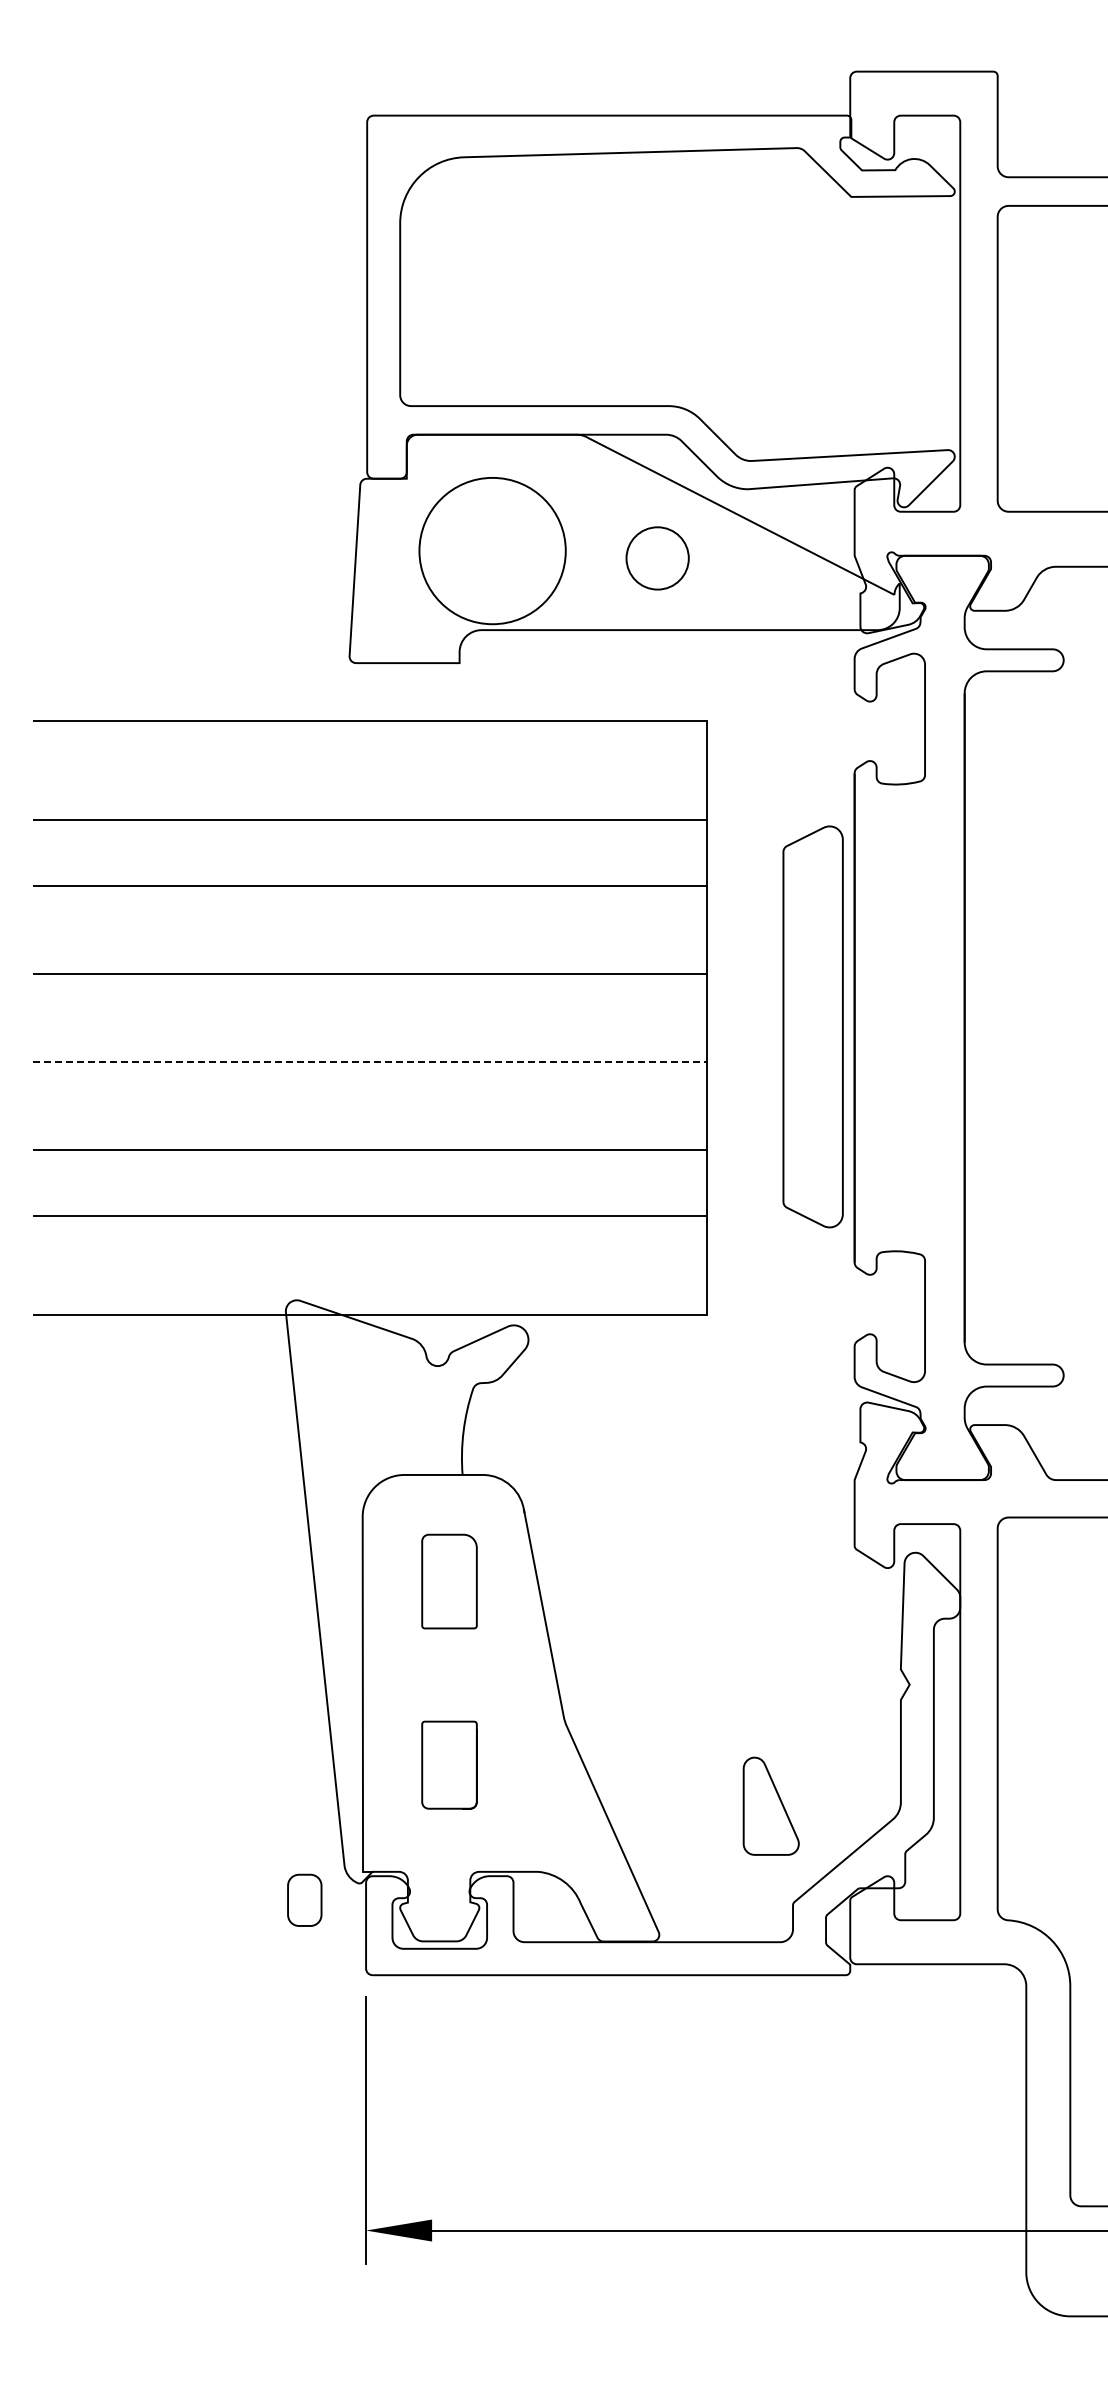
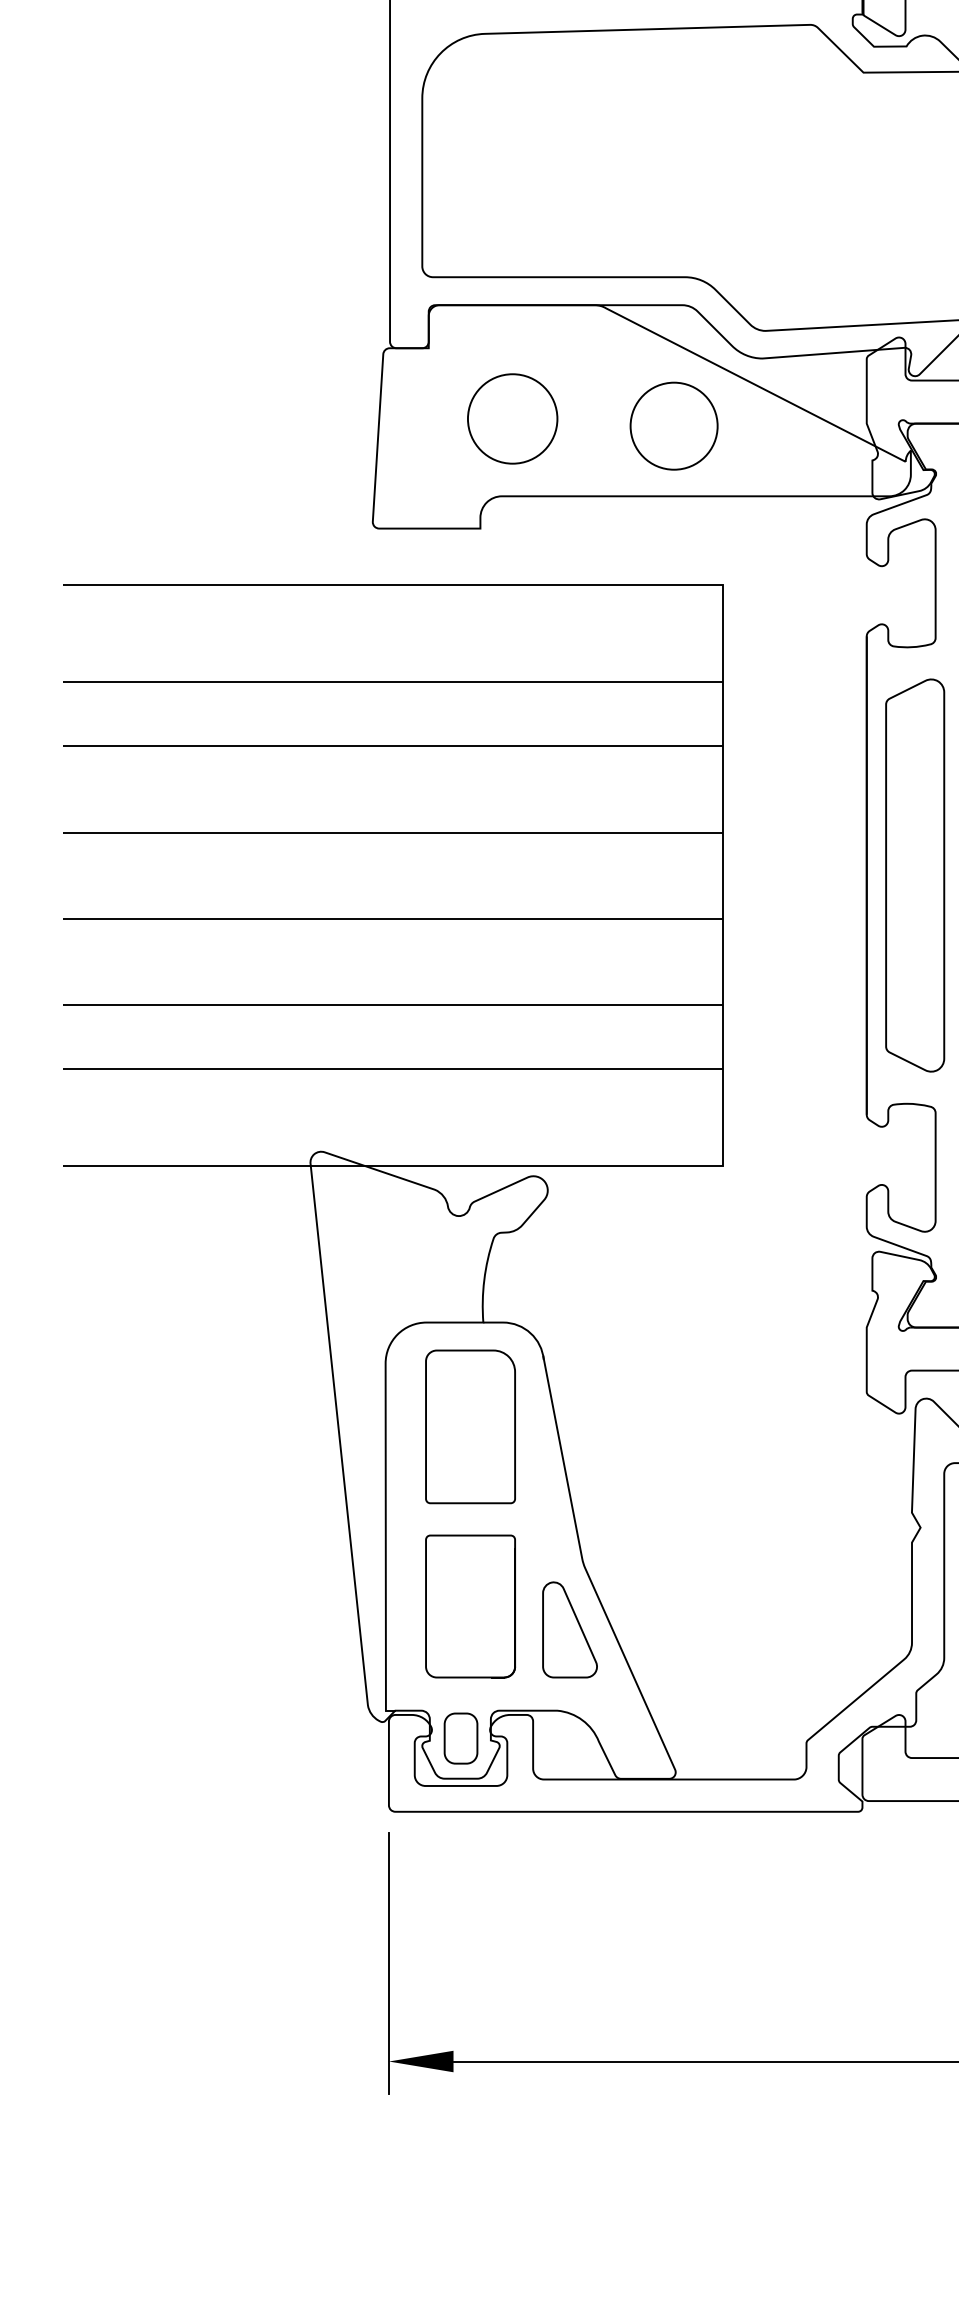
circle: (492, 550) -> (512, 418), size x0.62
circle: (657, 557) -> (673, 425), size x1.43
part: (812, 1026) -> (914, 875), moved
line: (370, 1061) -> (393, 918), dashed -> solid
part: (449, 1581) -> (470, 1426), size x1.67
part: (449, 1764) -> (470, 1605), size x1.67
part: (770, 1805) -> (569, 1629), moved
part: (304, 1899) -> (460, 1737), moved

